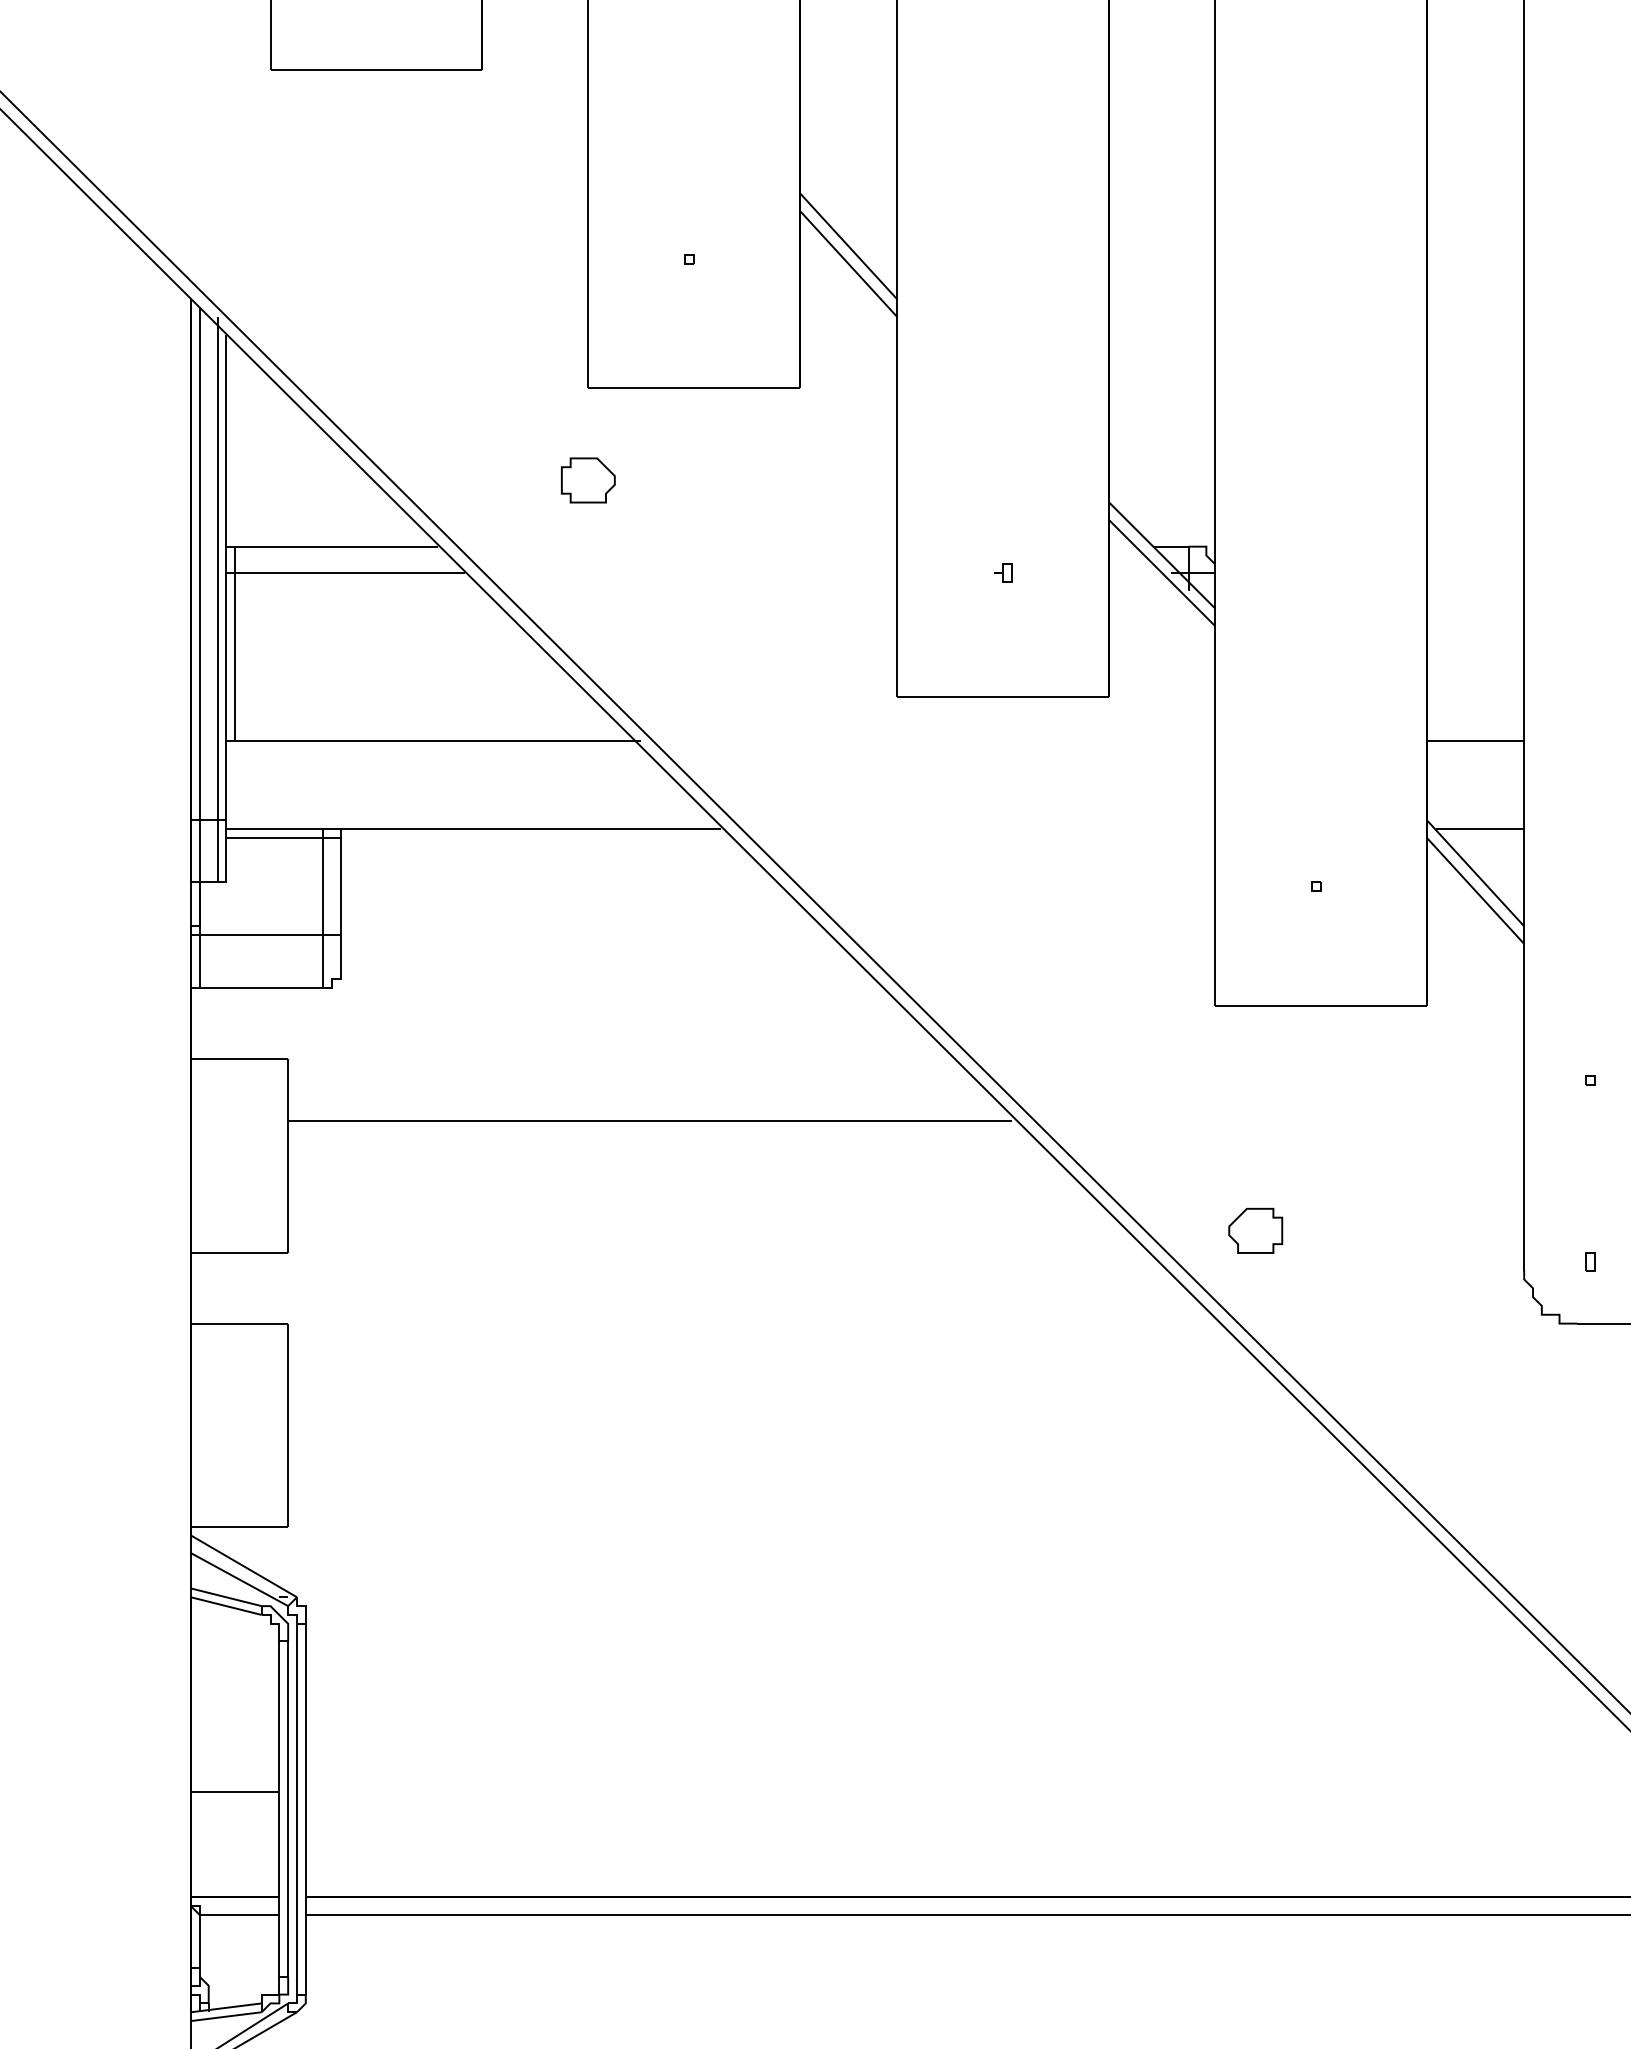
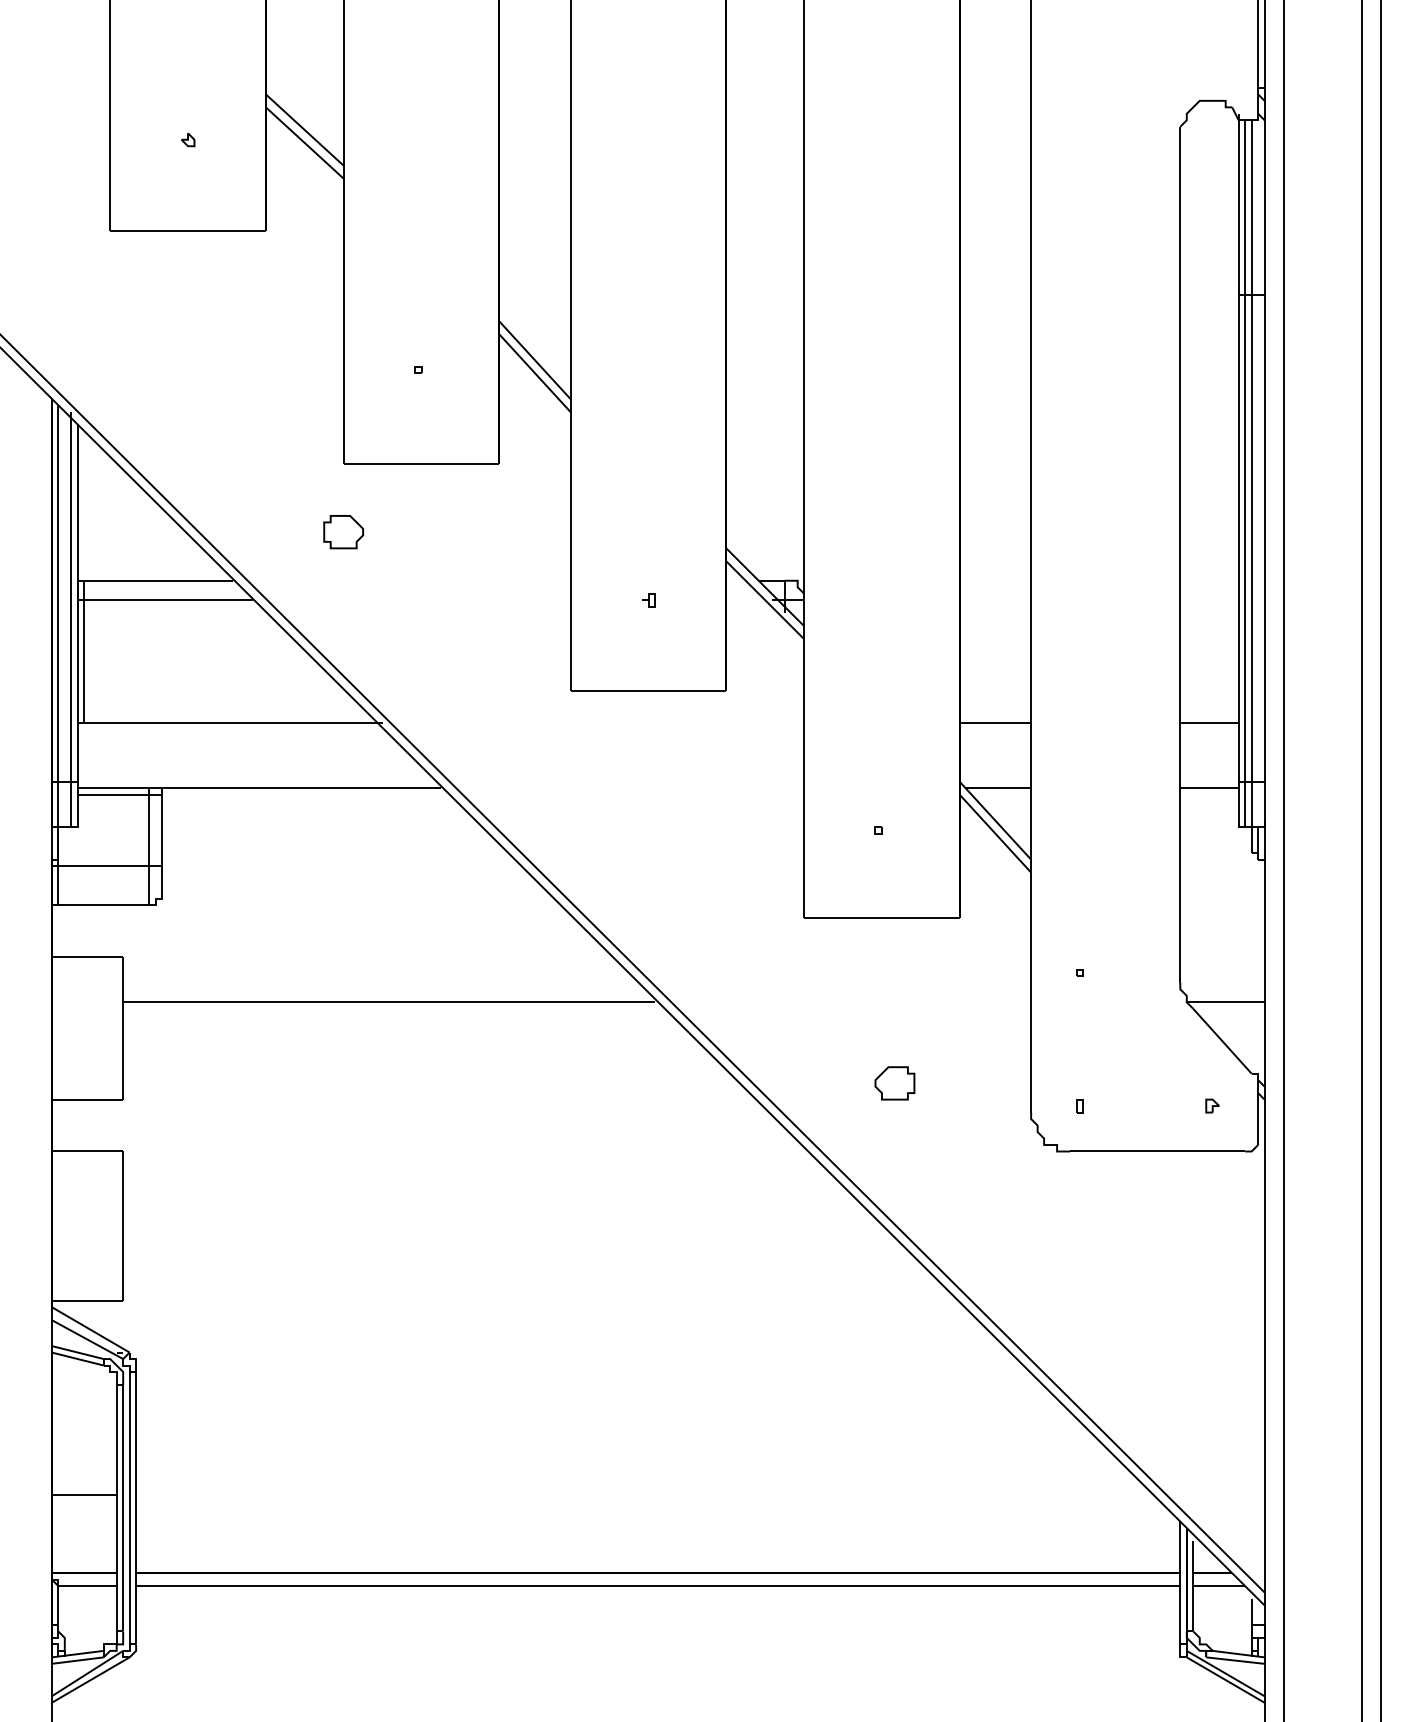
part: (1255, 1231) -> (894, 1083), moved

